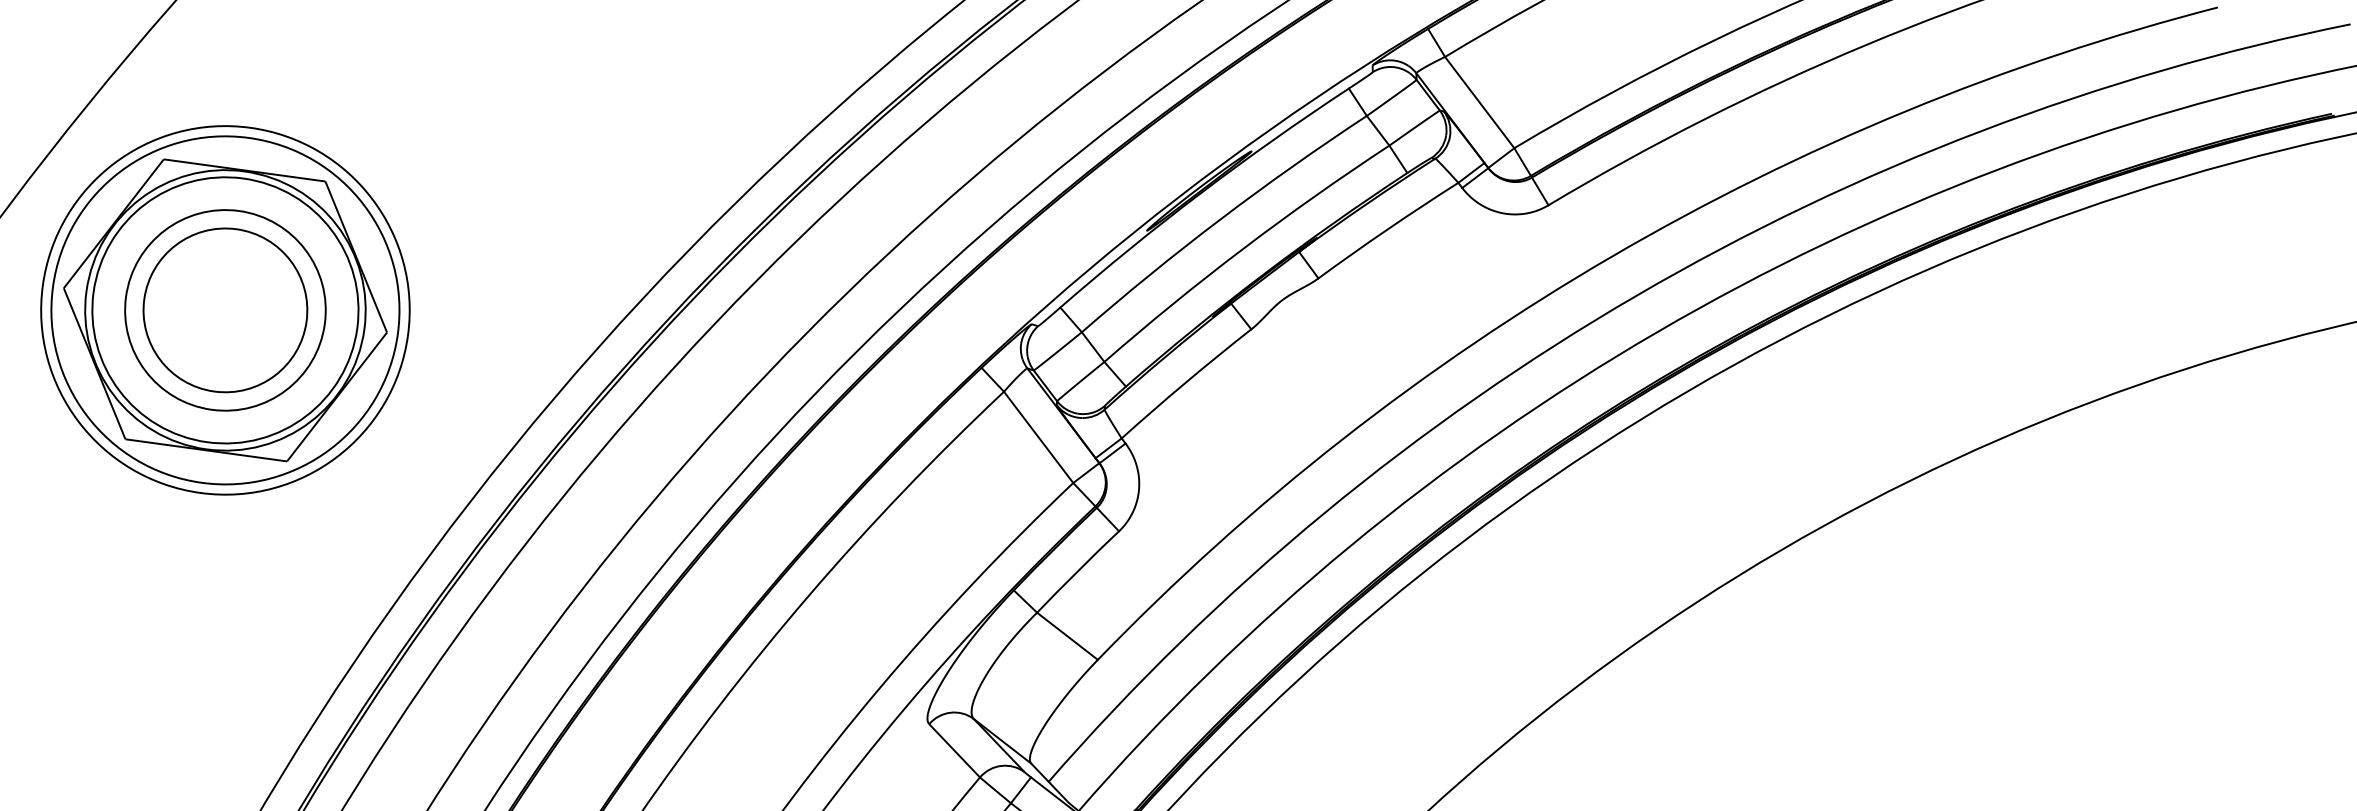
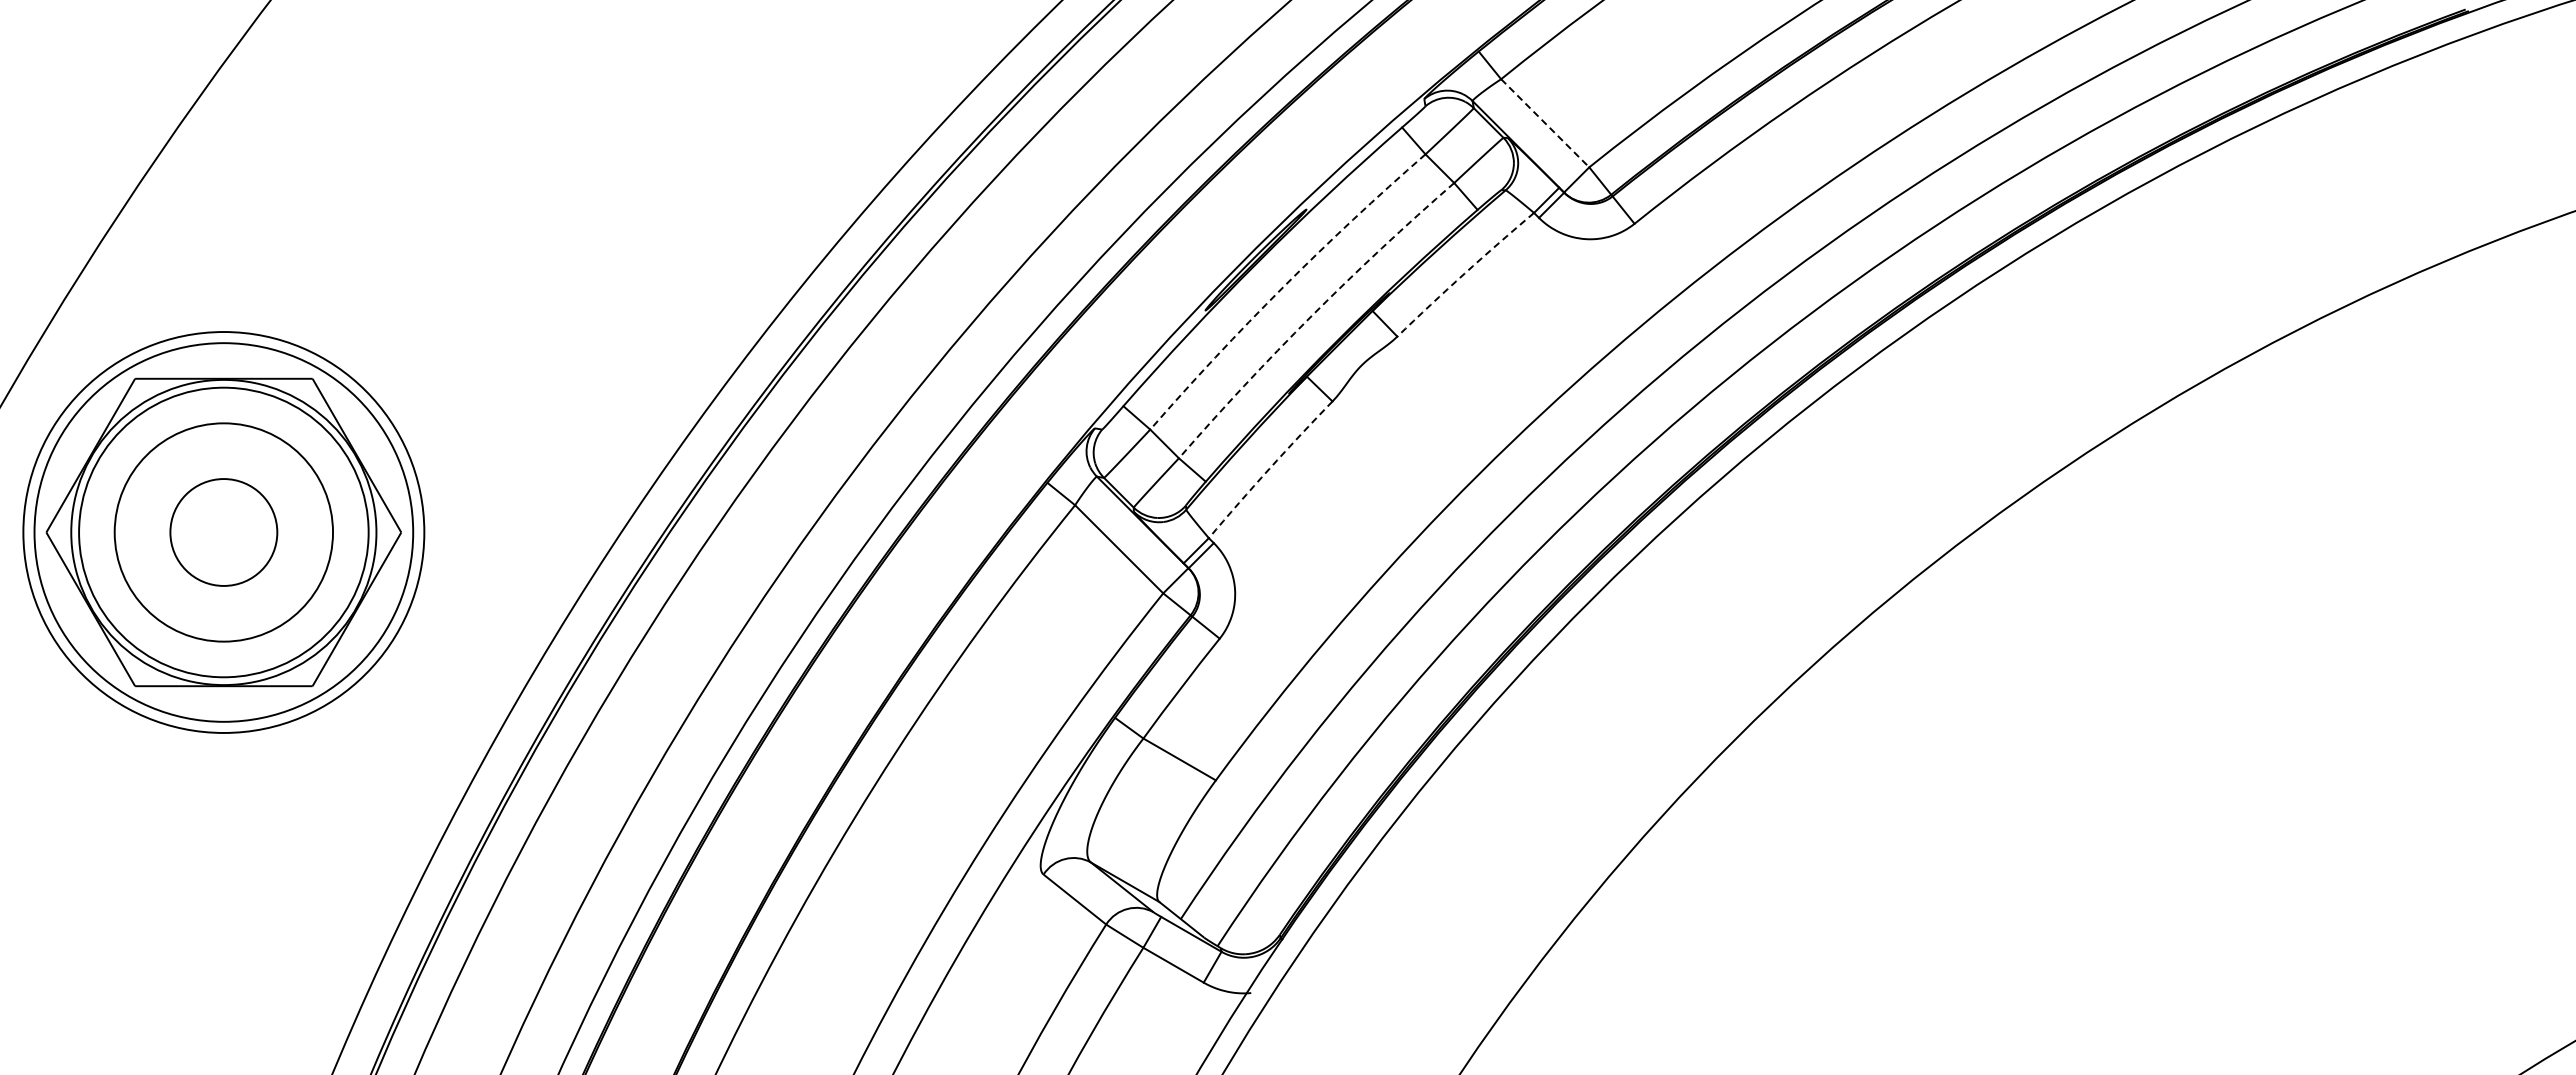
line: (1479, 102) -> (1545, 123), solid -> dashed
arc: (1220, 219) -> (1283, 287), solid -> dashed
arc: (1387, 229) -> (1464, 273), solid -> dashed
arc: (1242, 248) -> (1311, 315), solid -> dashed
circle: (225, 310) -> (223, 532), size x0.6
arc: (1185, 382) -> (1269, 468), solid -> dashed

